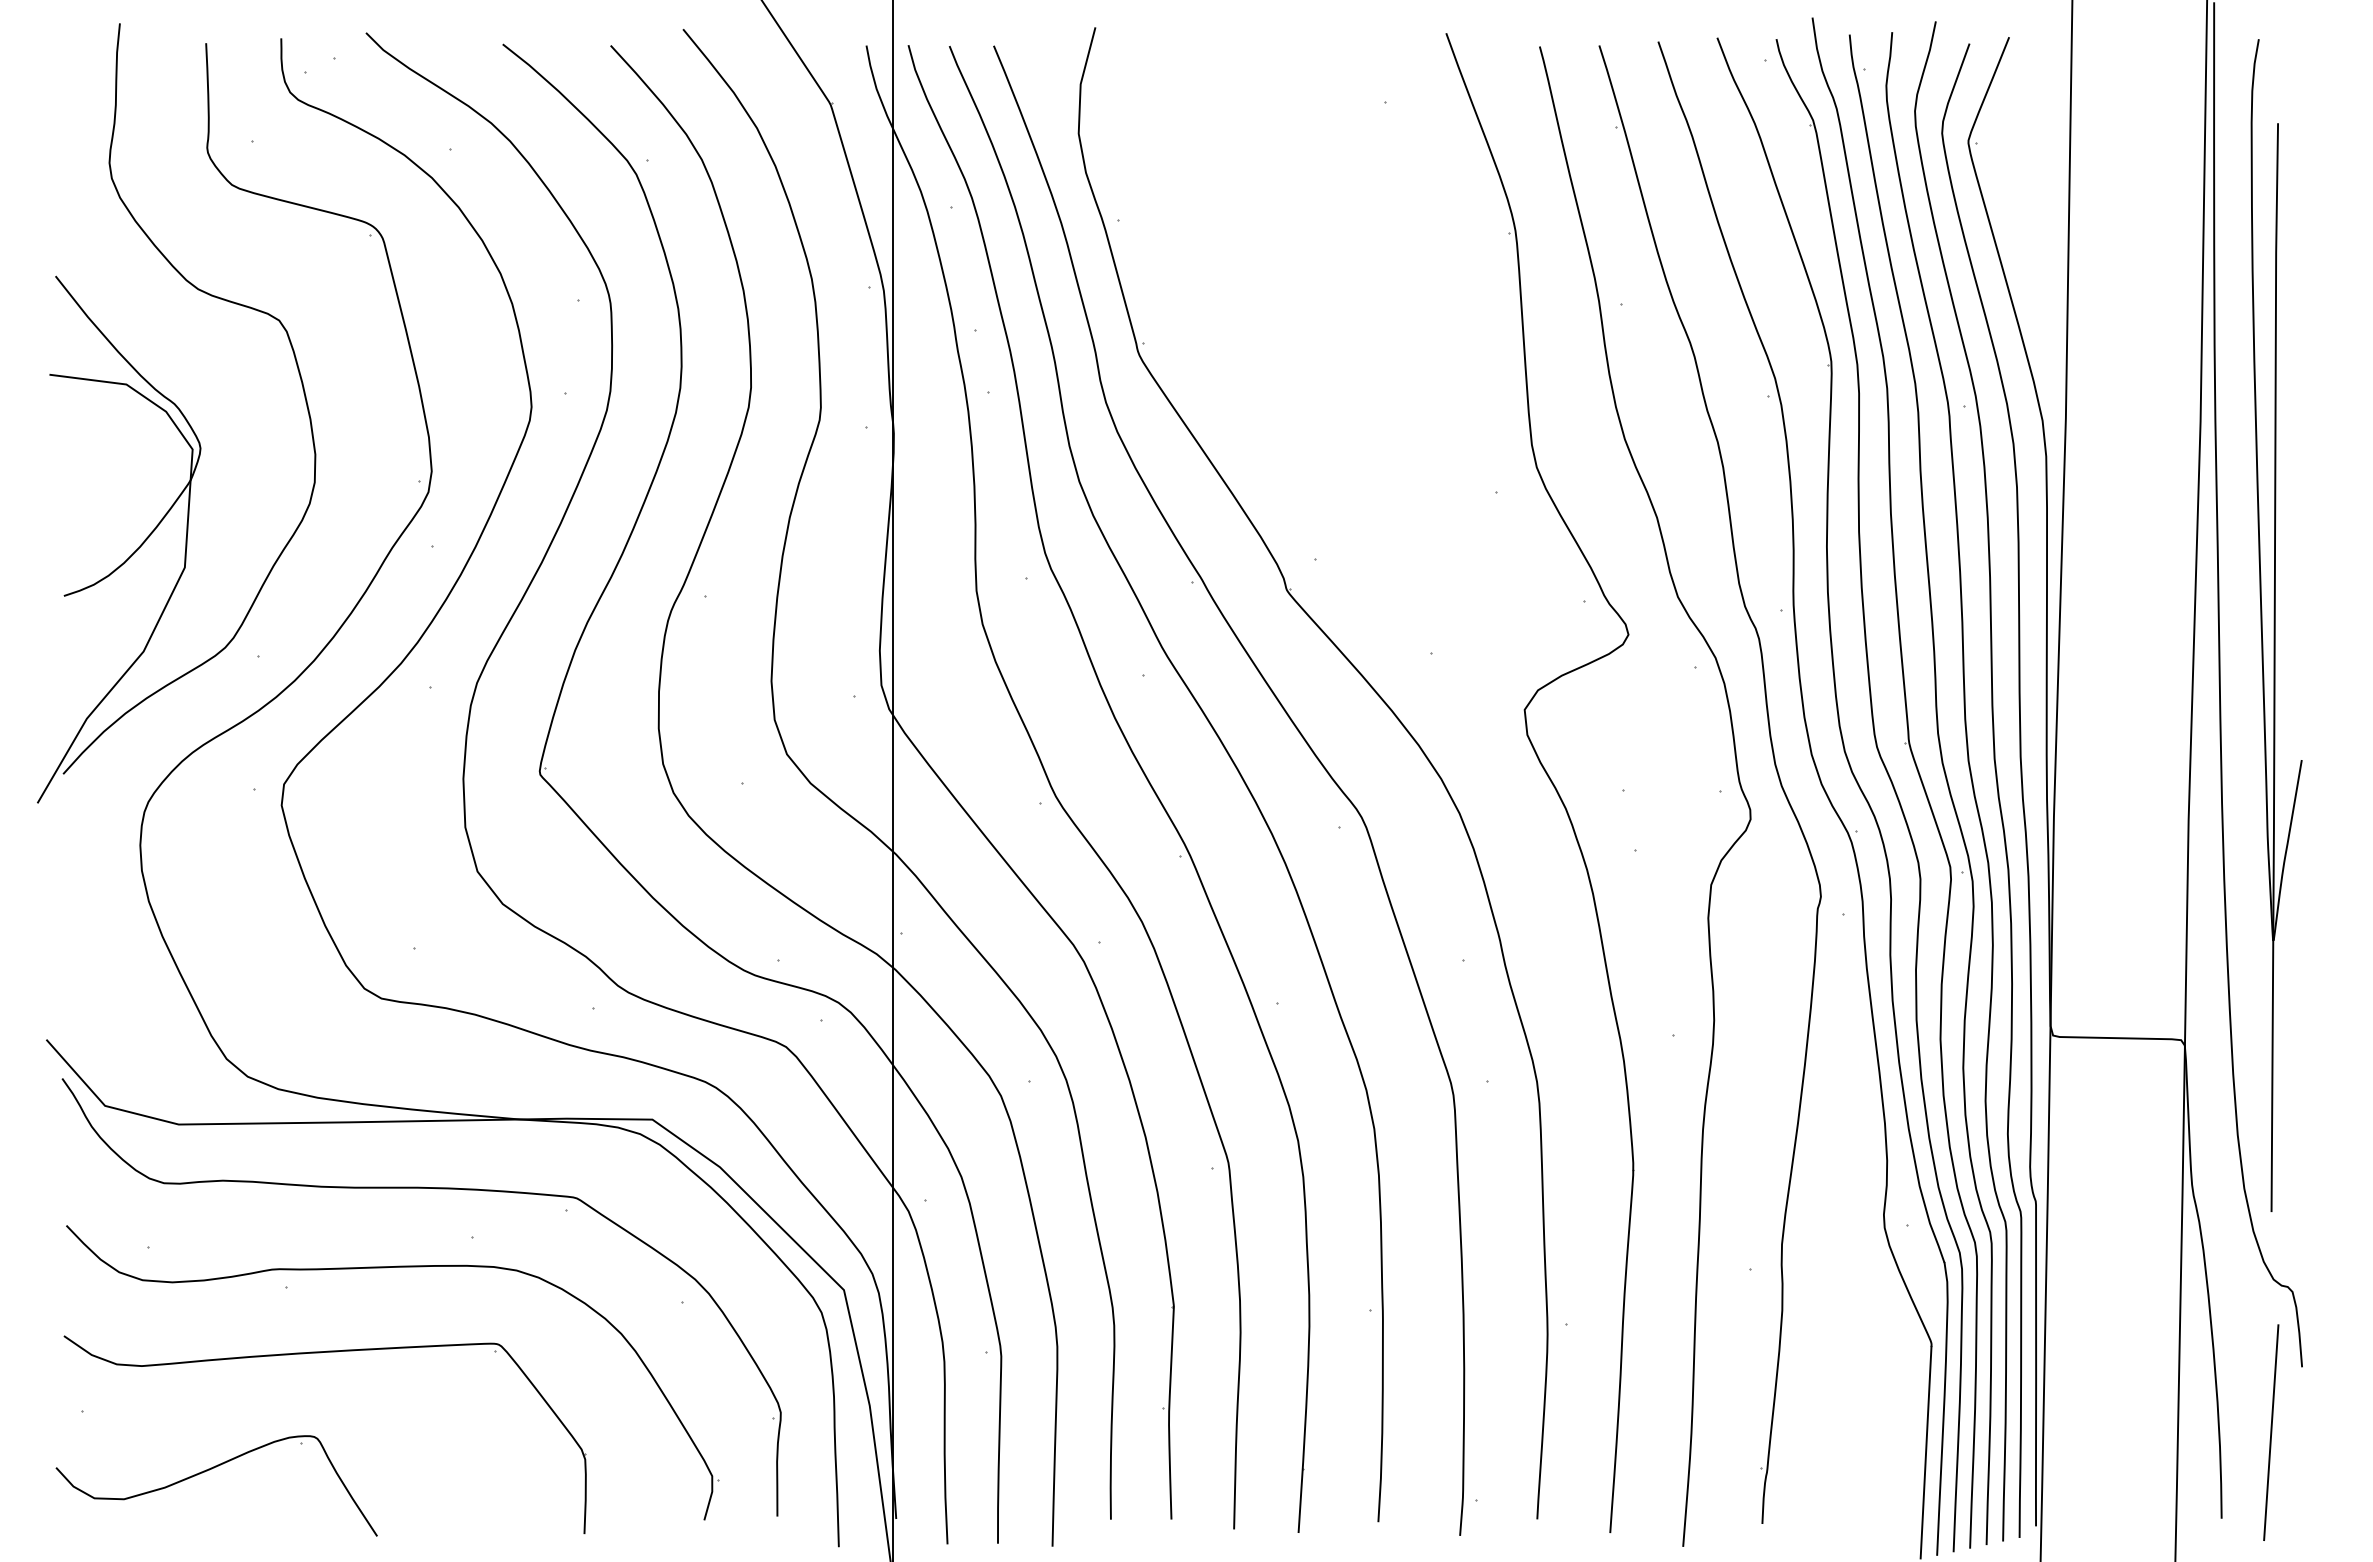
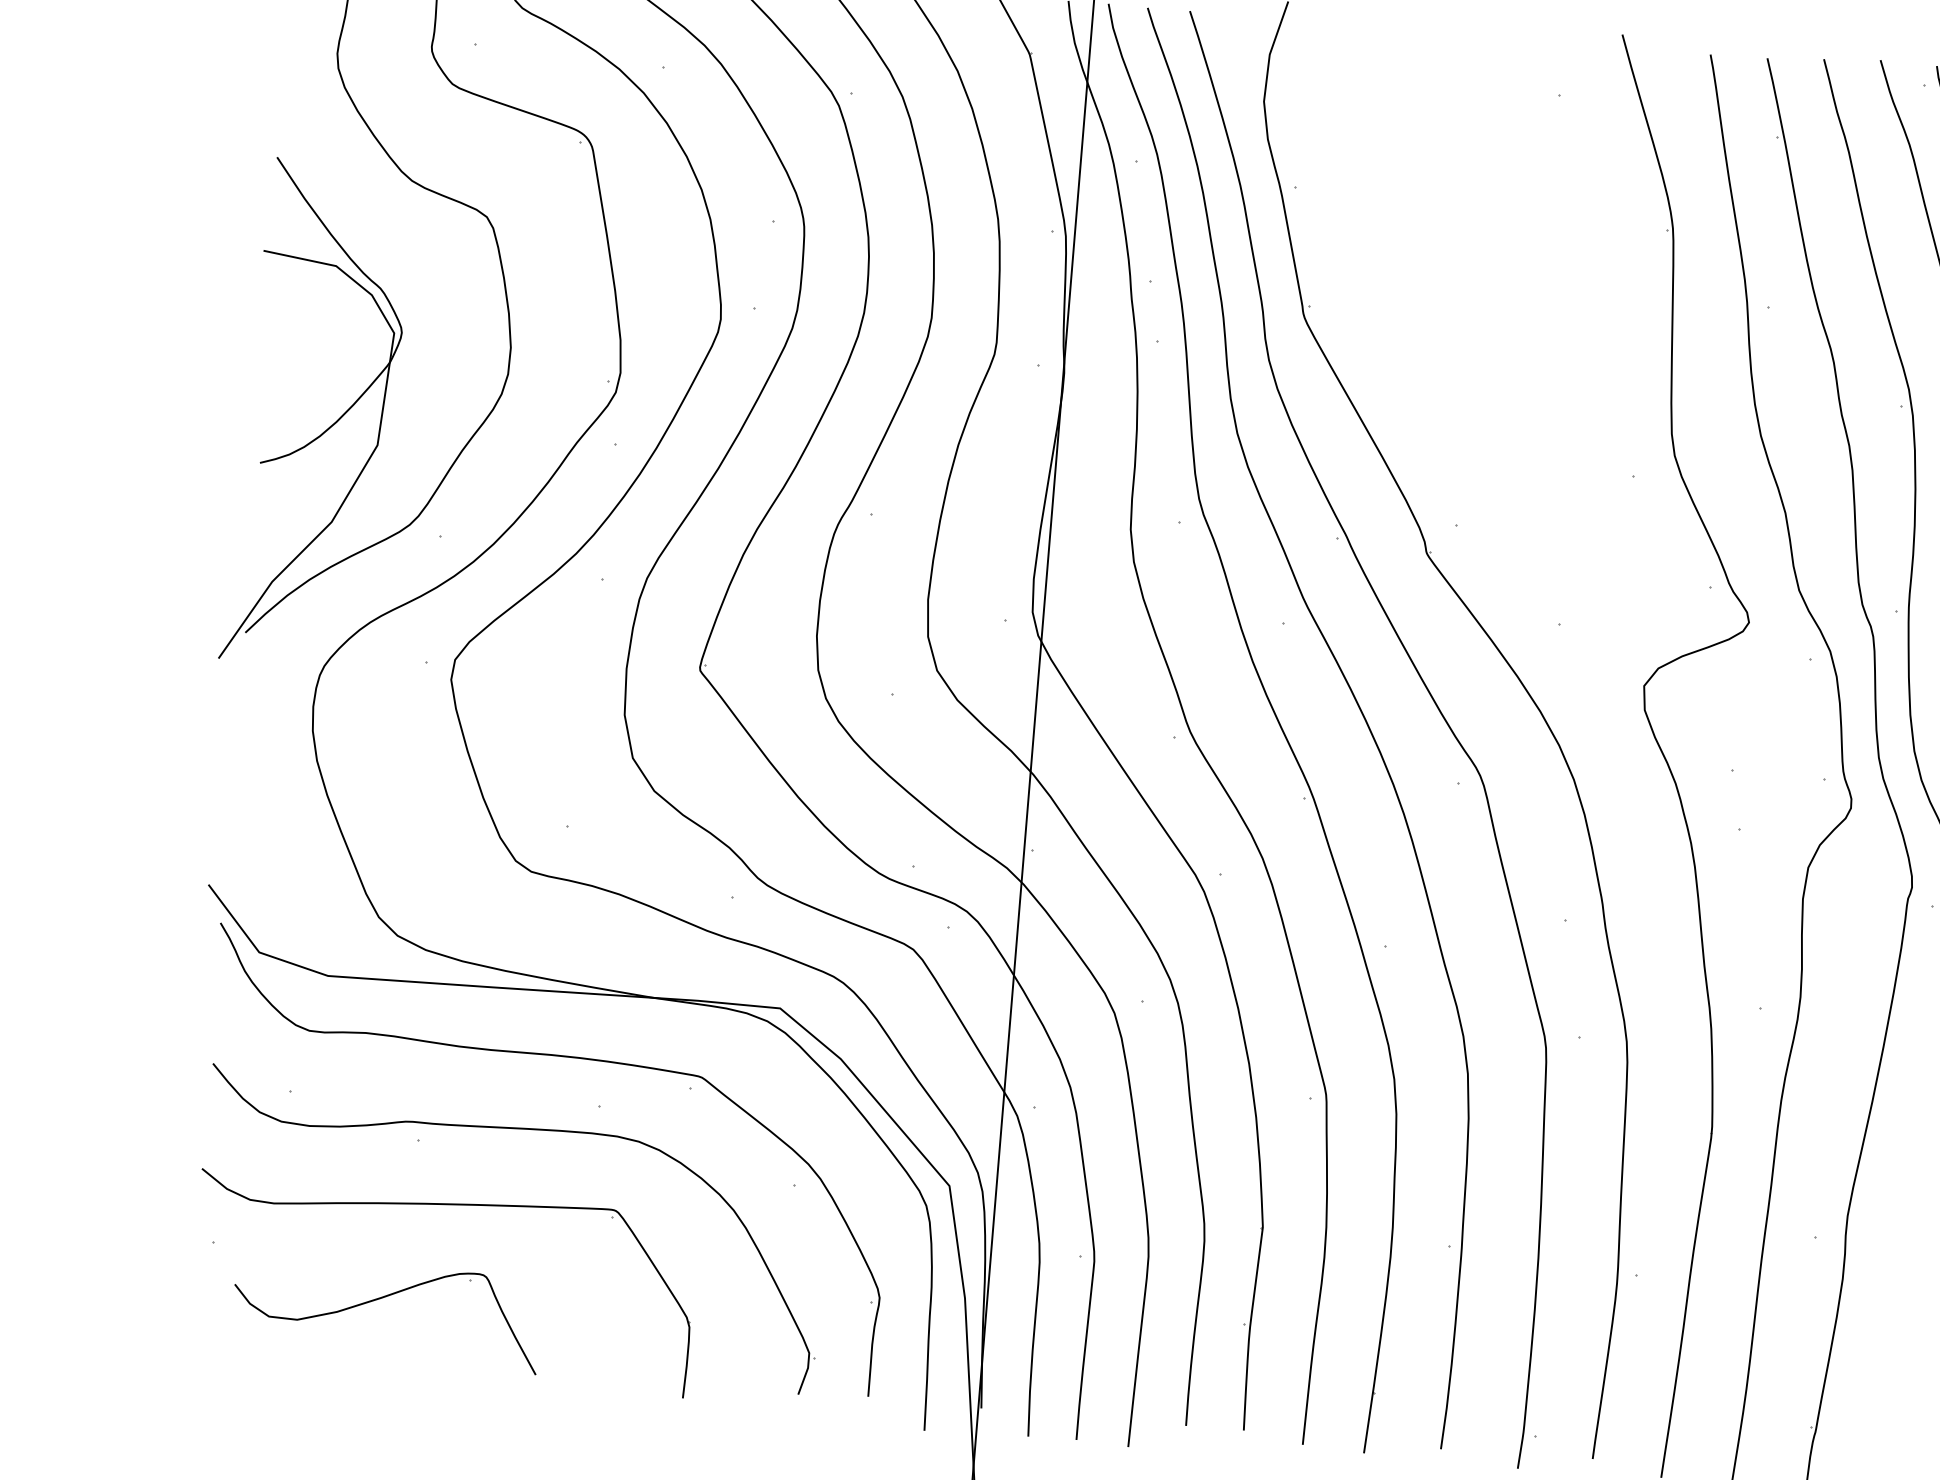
part: (212, 1469) -> (383, 1298), moved

